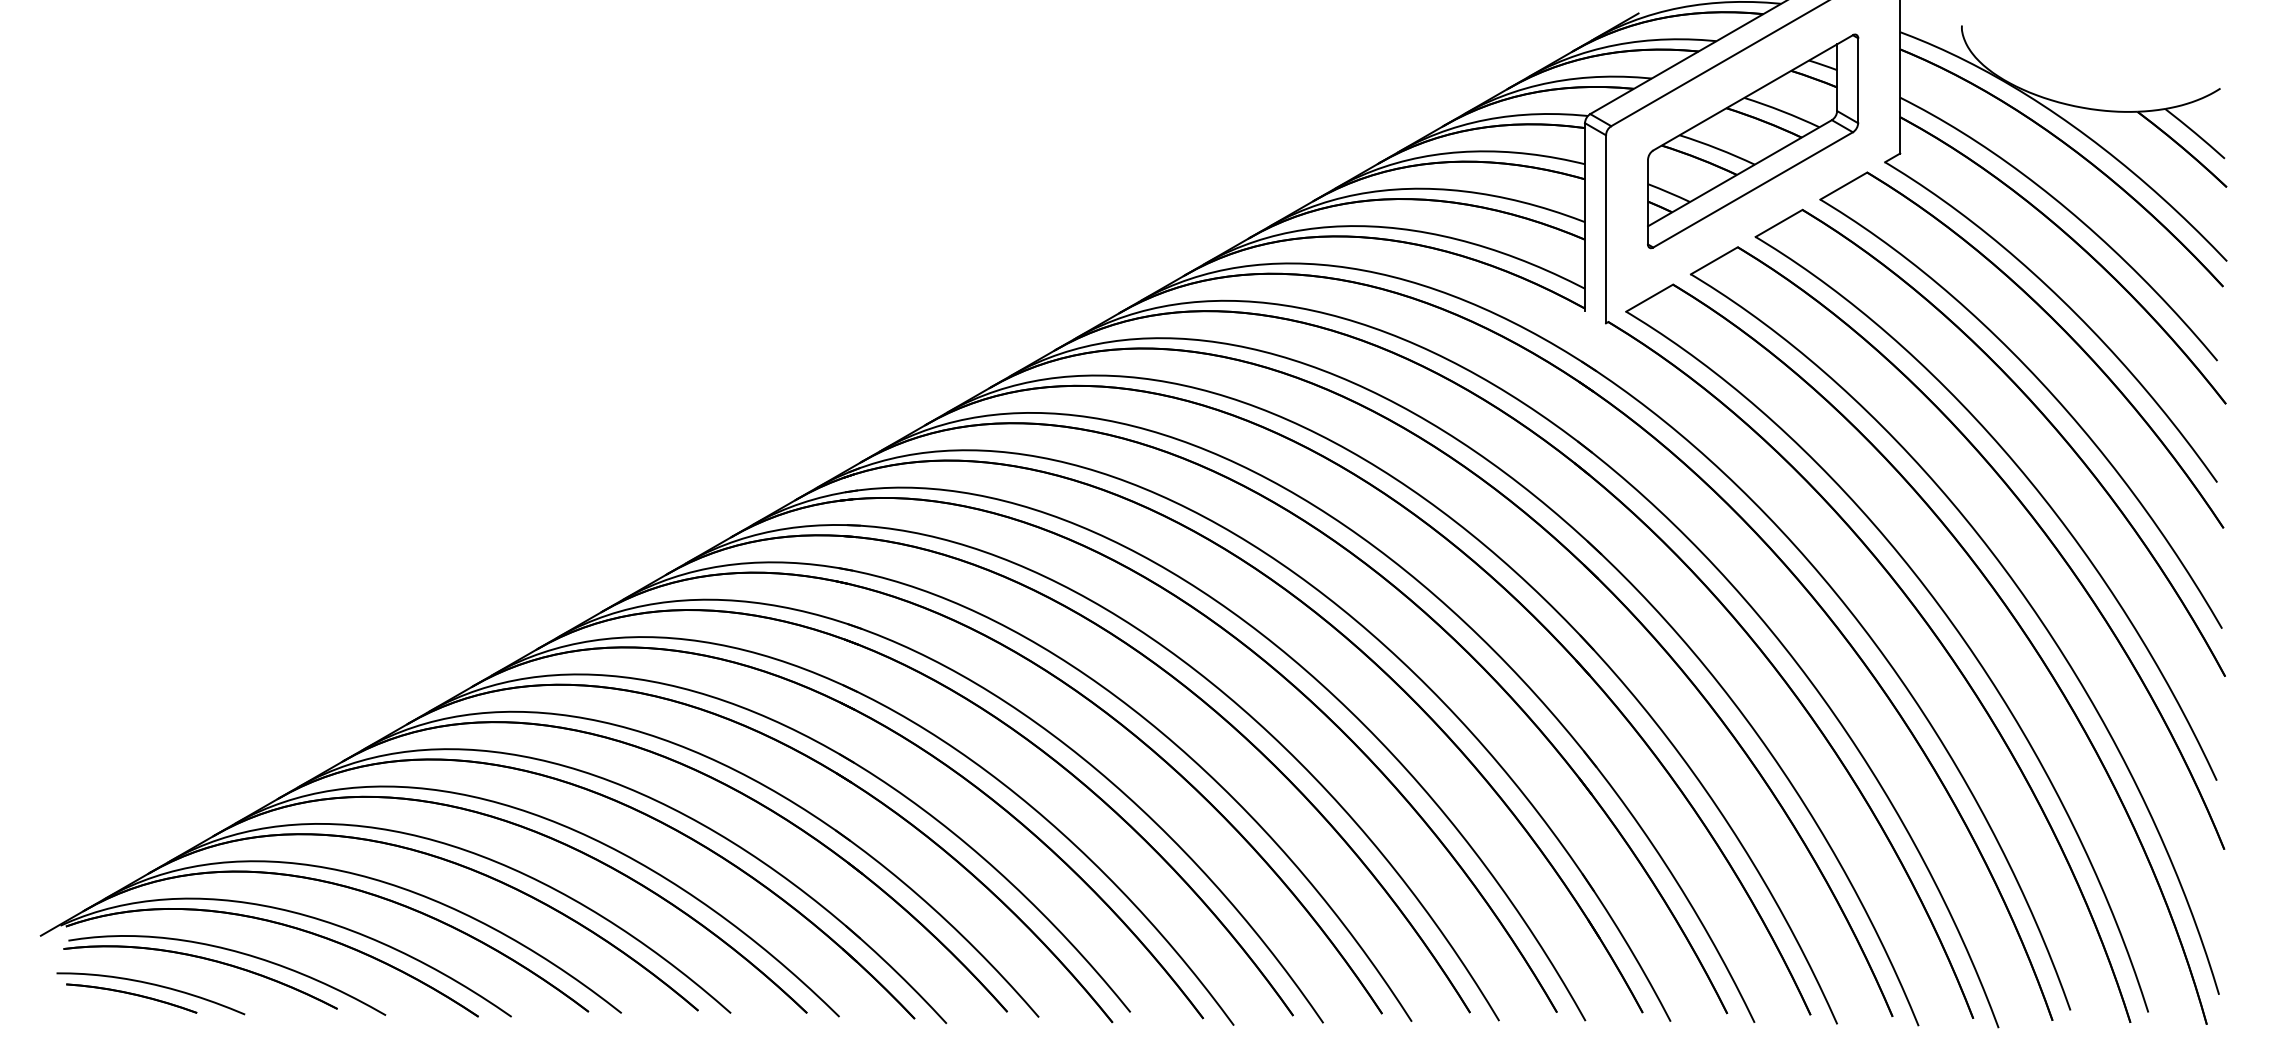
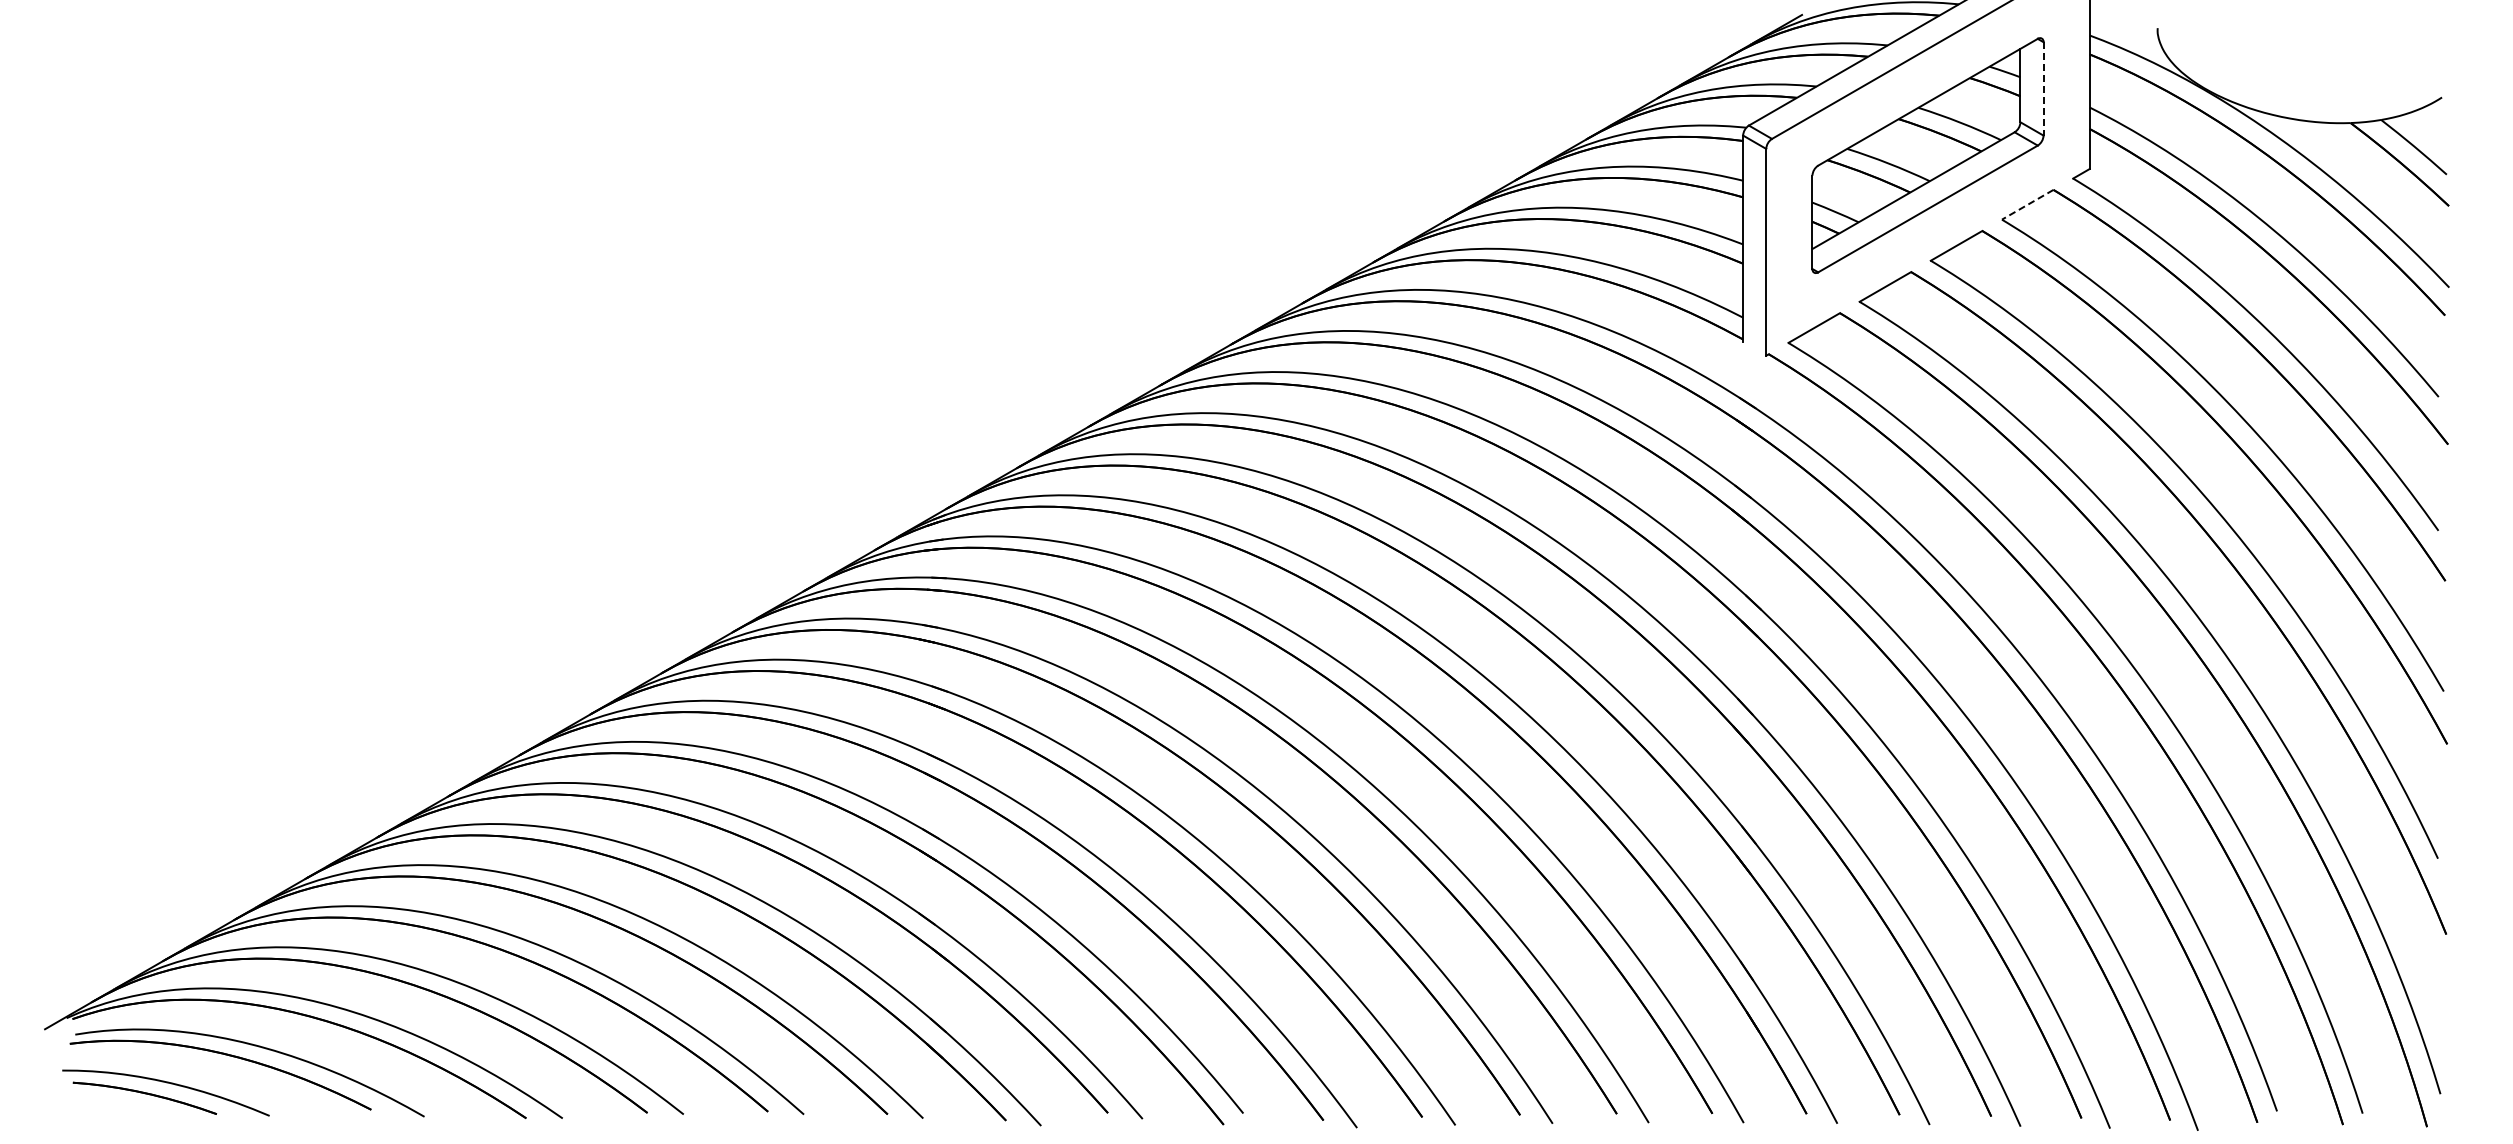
line: (1858, 80) -> (2043, 88), solid -> dashed
line: (1843, 185) -> (2027, 204), solid -> dashed

